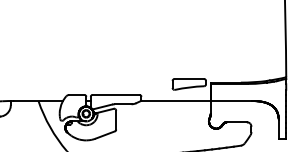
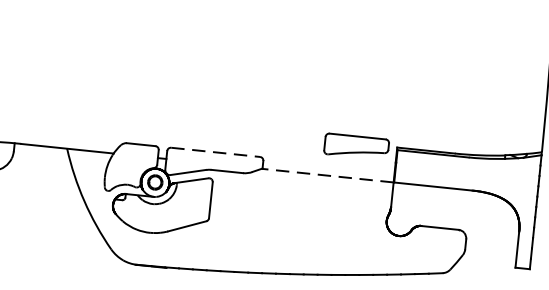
line: (116, 94) -> (216, 151), solid -> dashed
line: (175, 101) -> (327, 176), solid -> dashed

